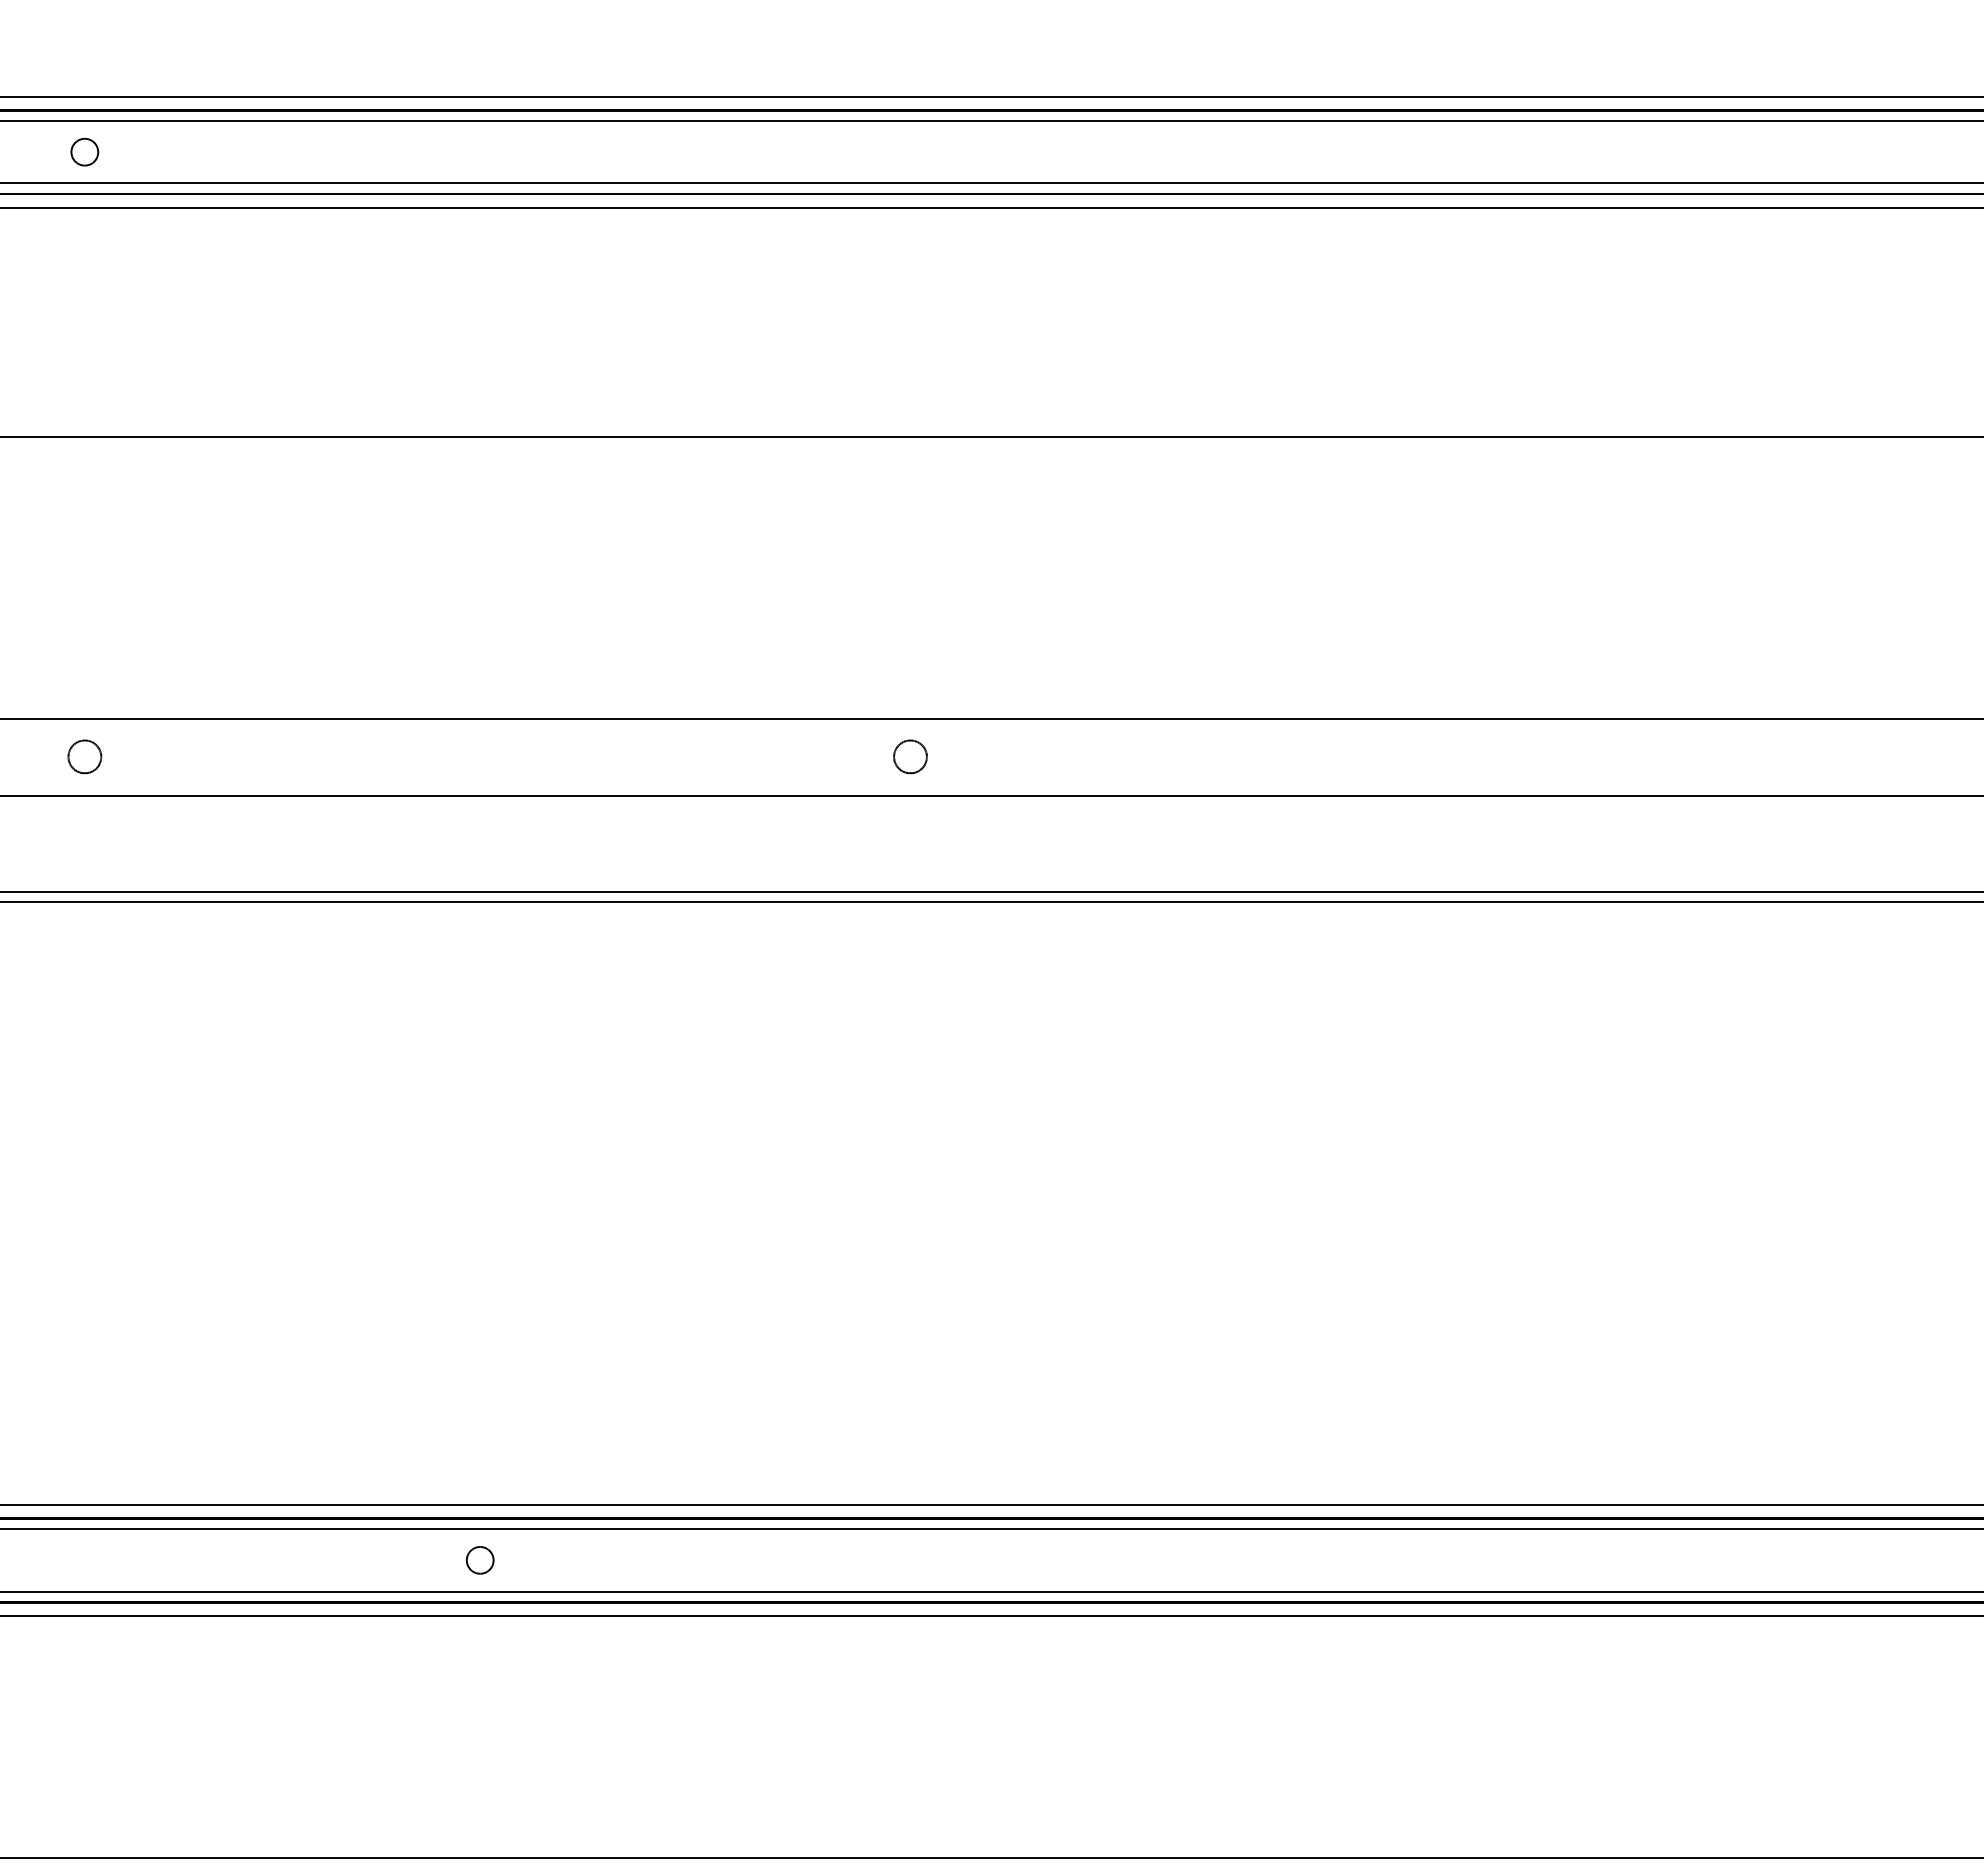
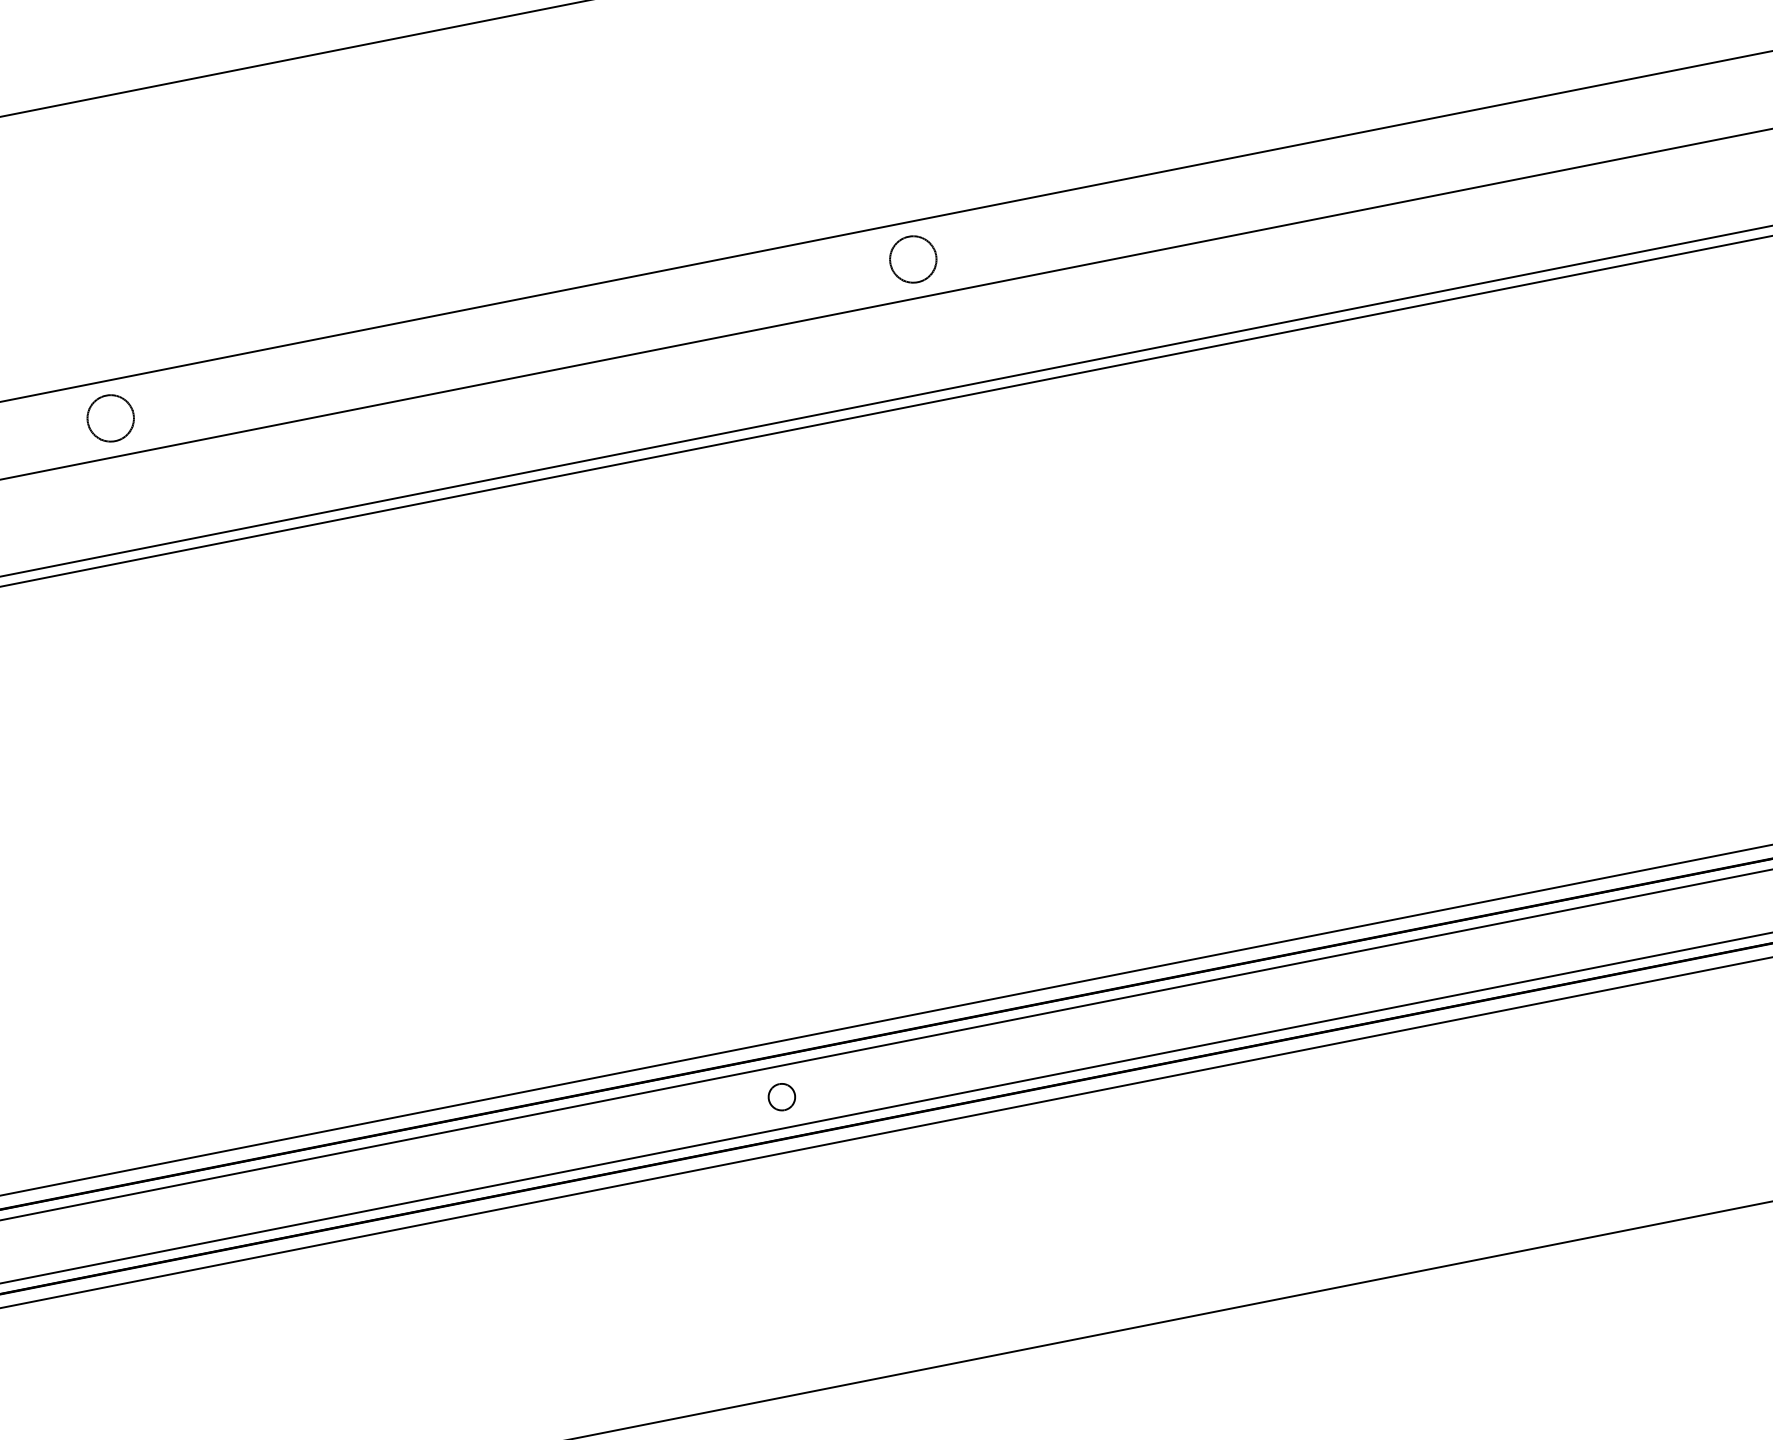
part: (84, 756) -> (110, 418), size x1.43
part: (910, 756) -> (913, 259), size x1.43
part: (480, 1560) -> (782, 1097), moved

